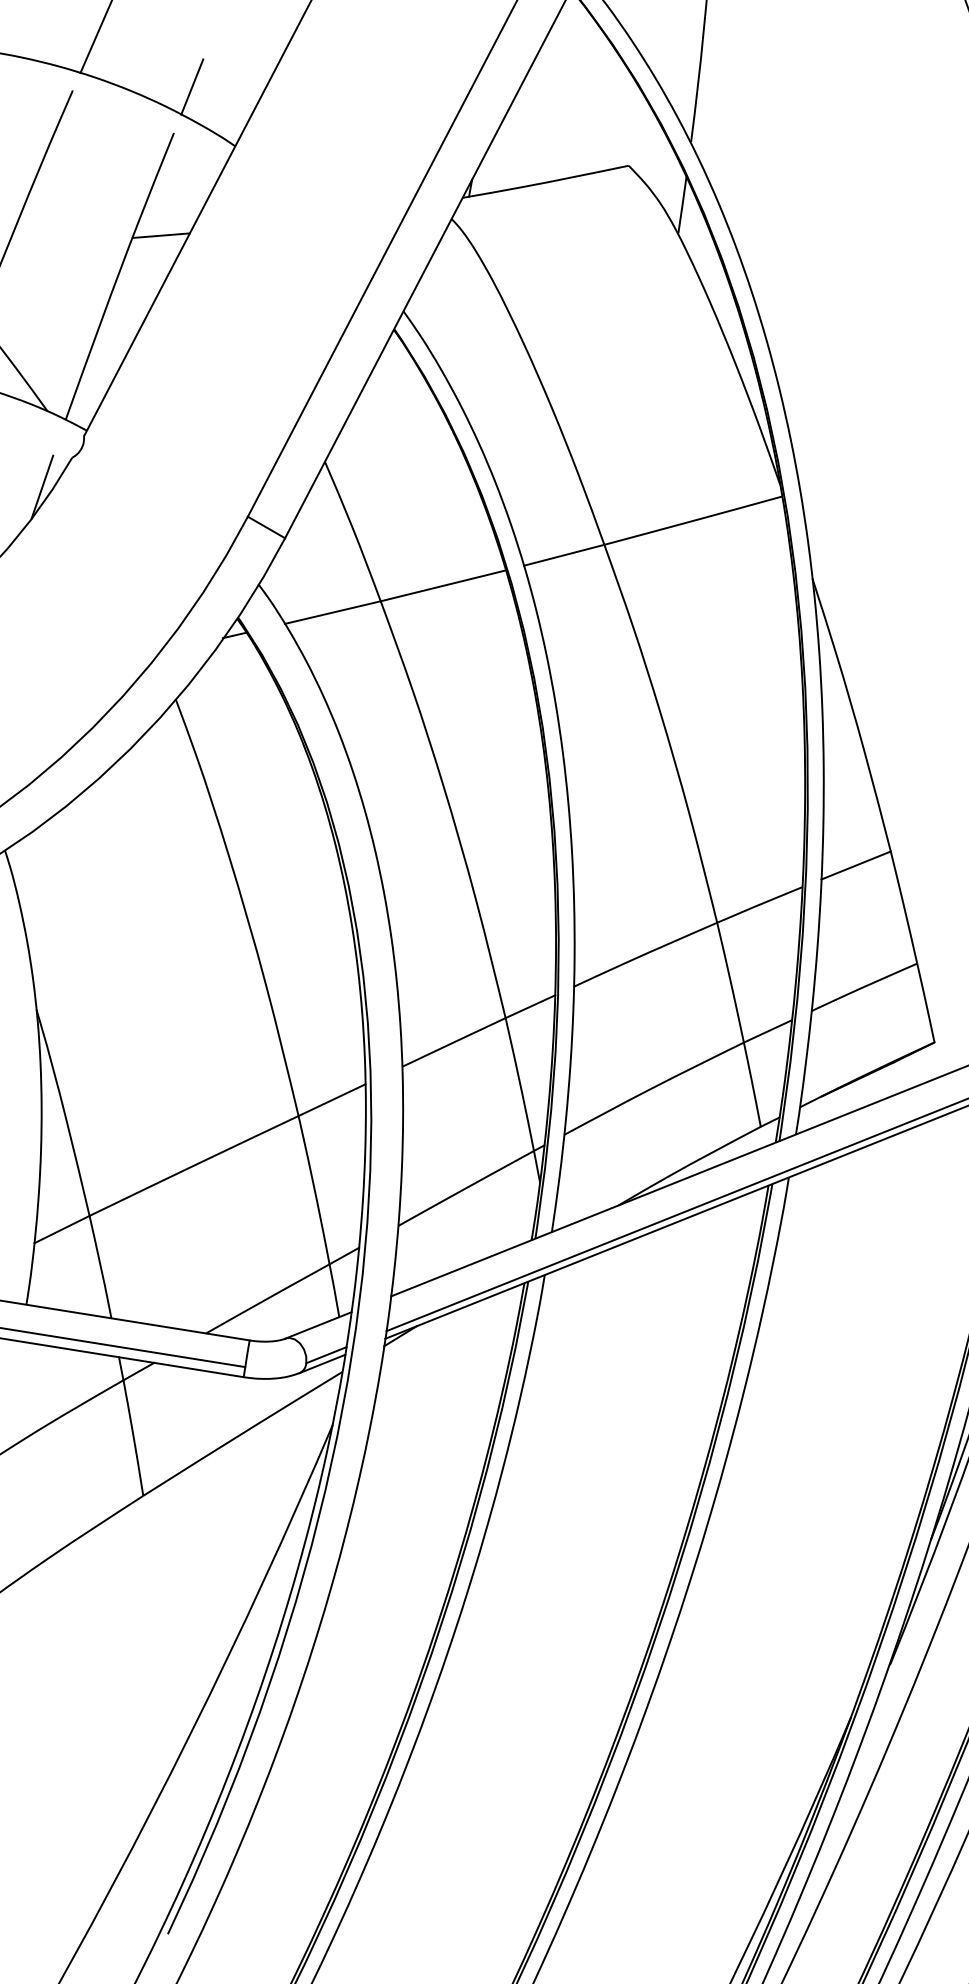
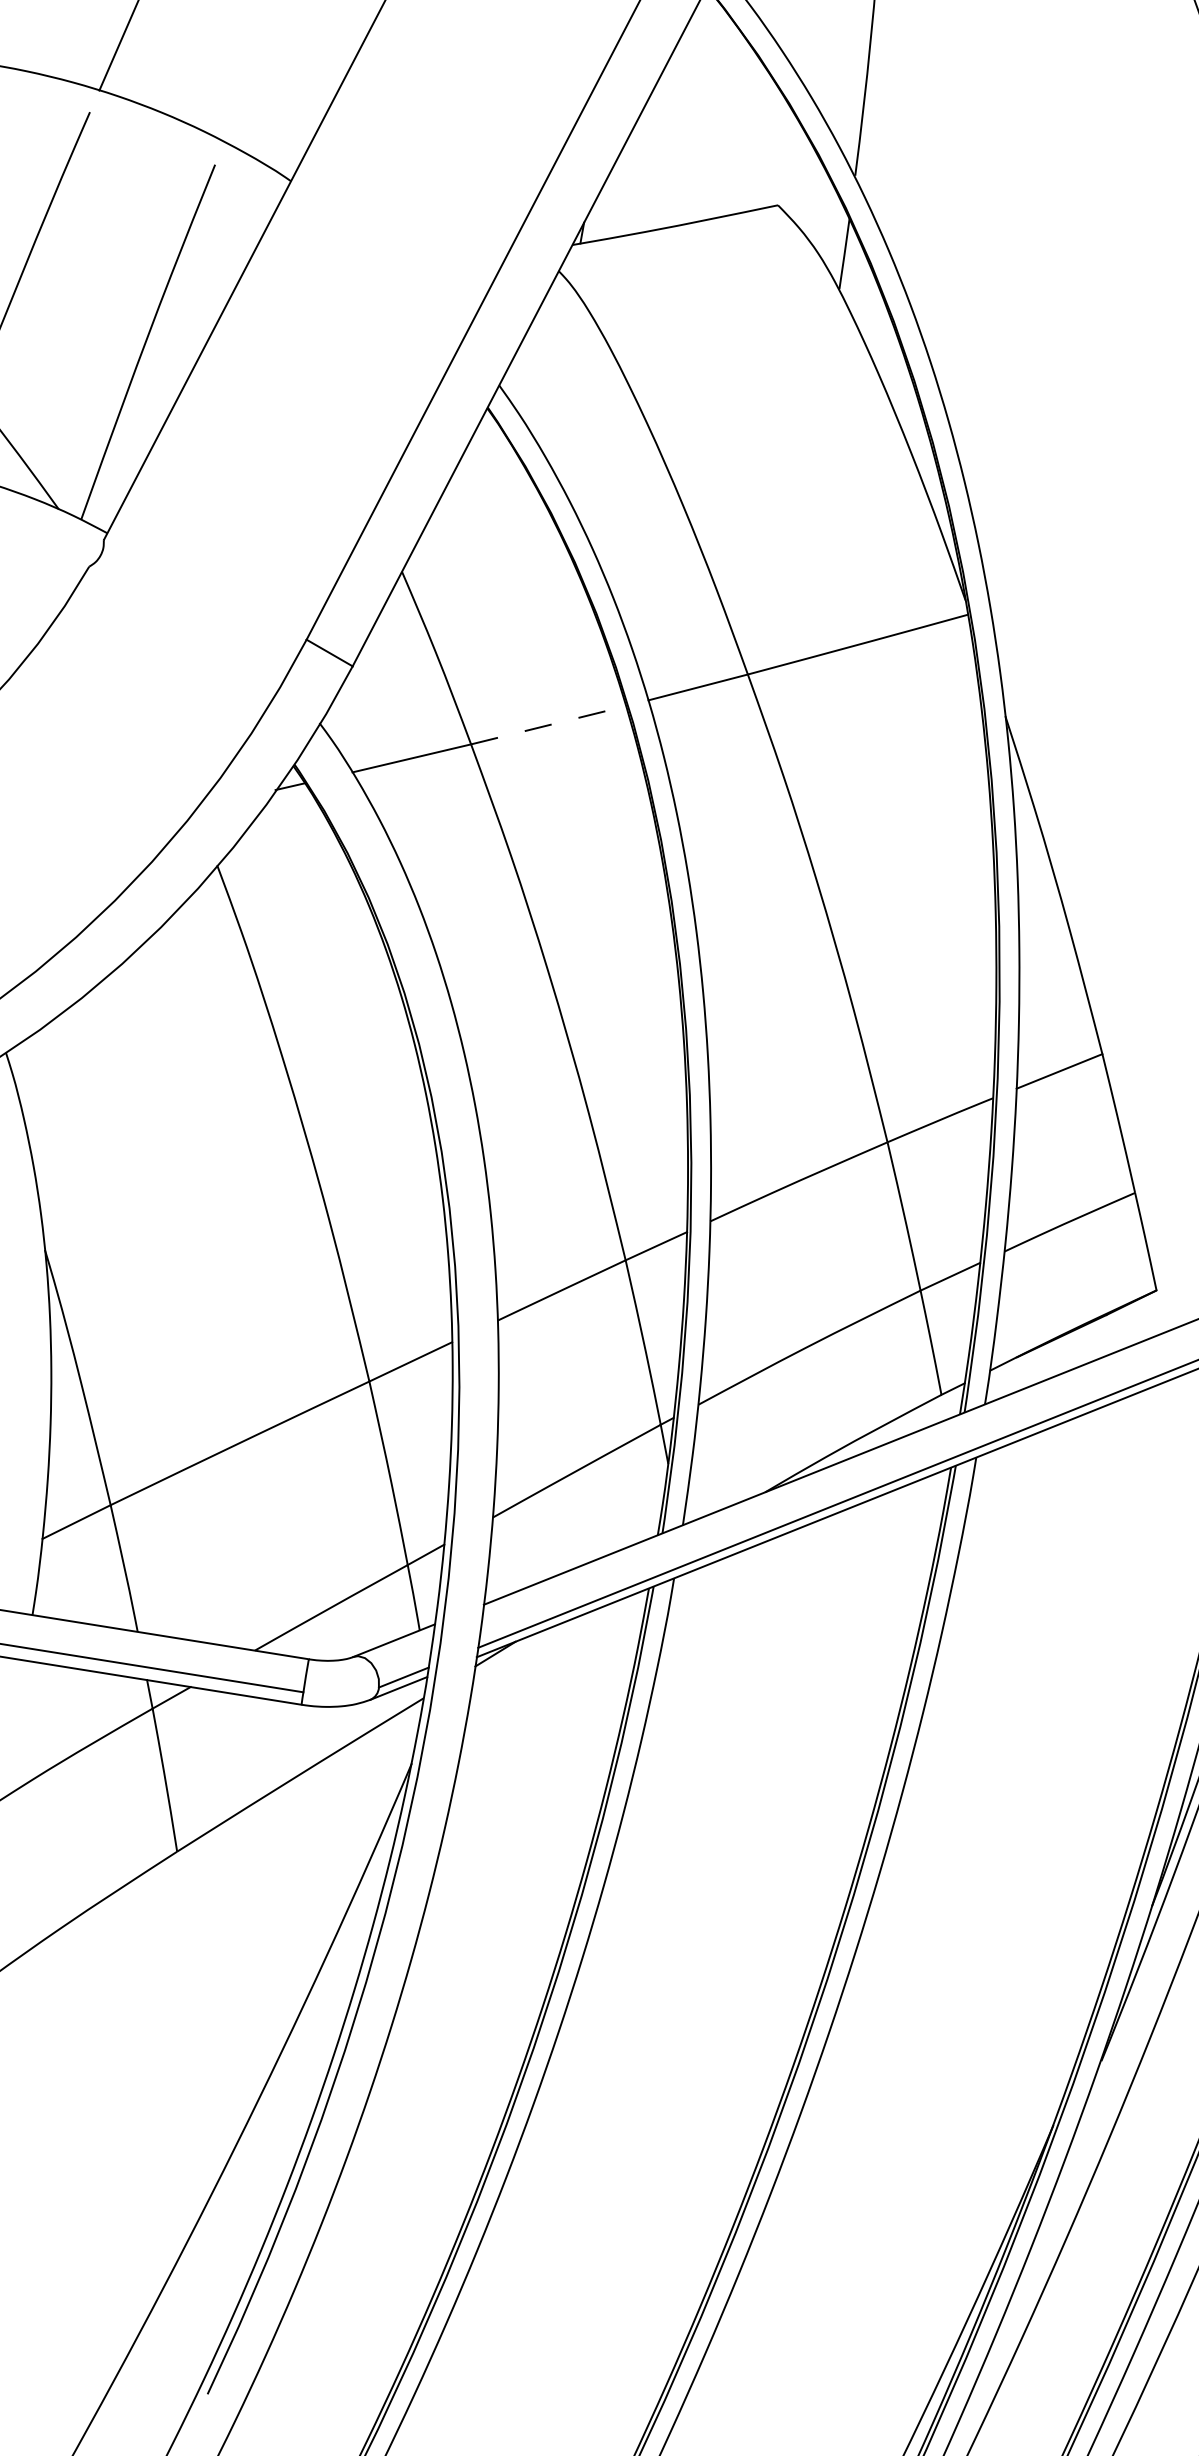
line: (192, 86) -> (237, 107), removed
line: (161, 235) -> (199, 291), removed
line: (42, 486) -> (52, 602), removed
line: (443, 586) -> (548, 725), solid -> dashed

